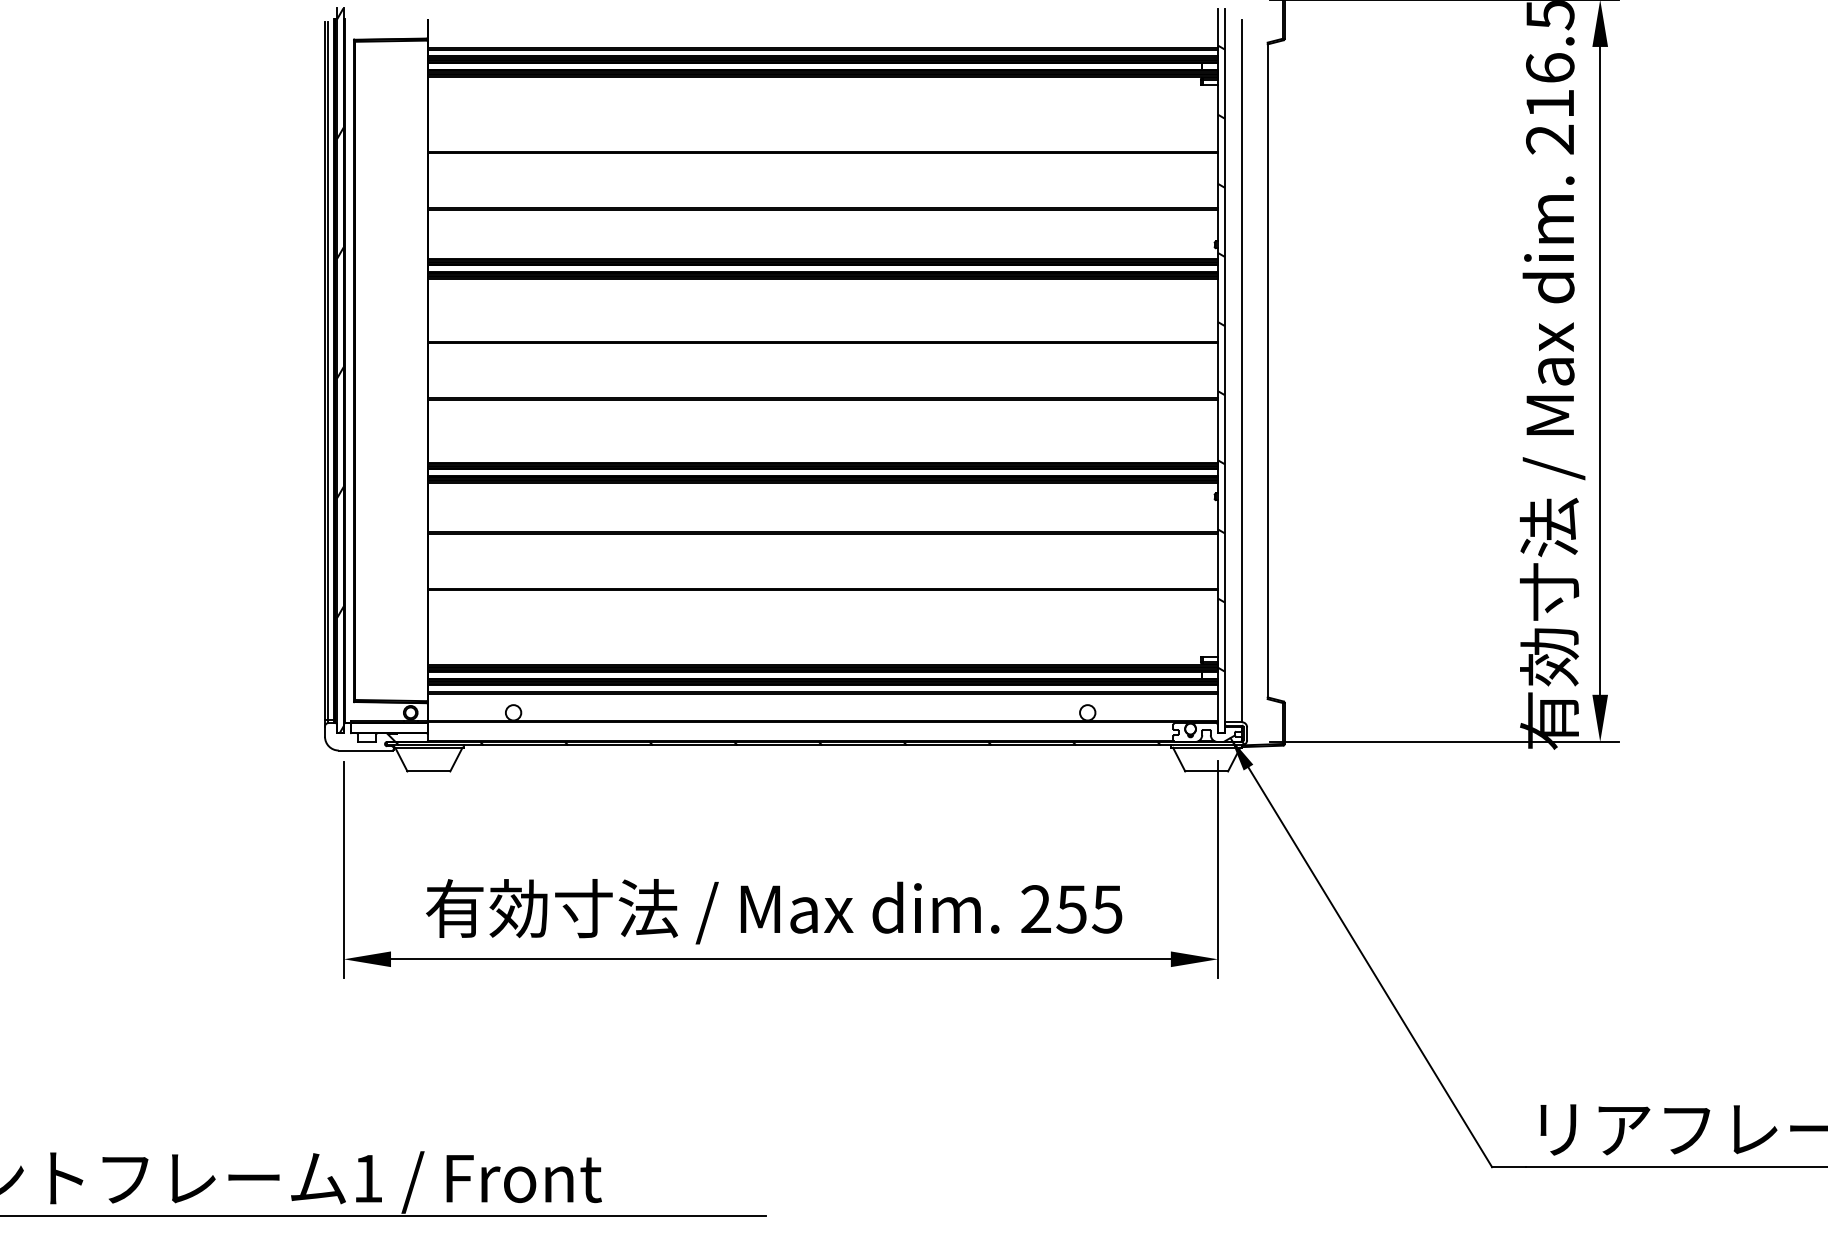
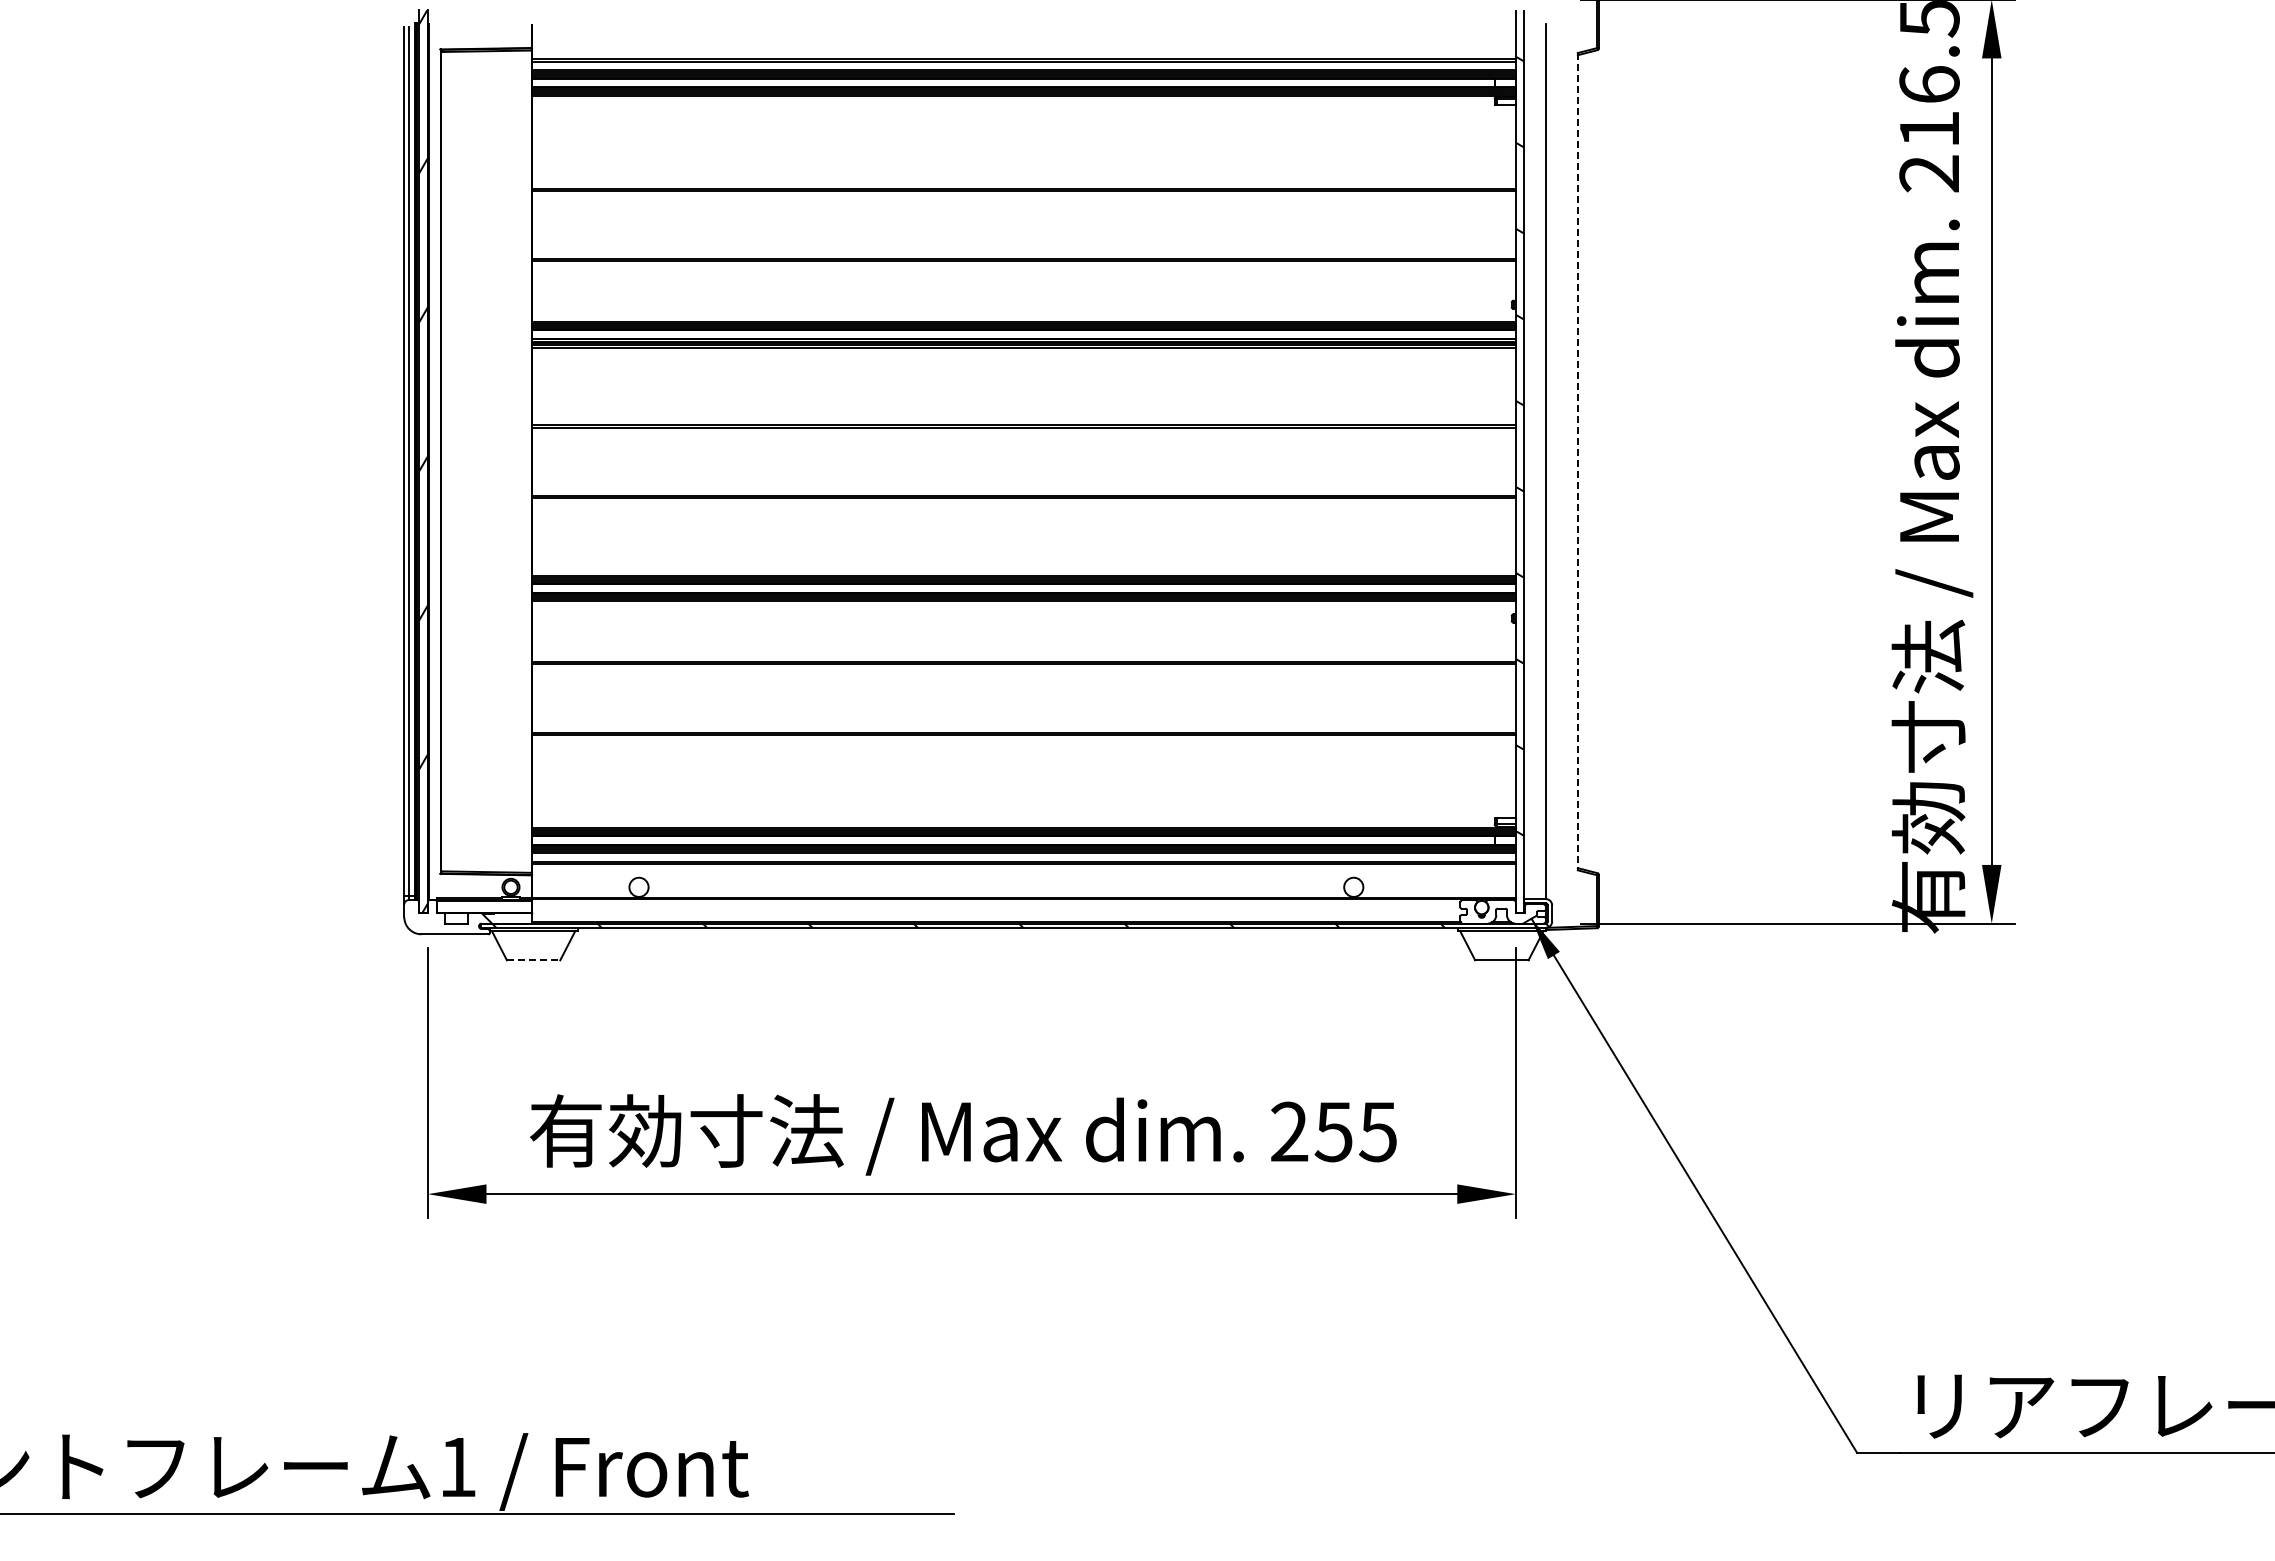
line: (1267, 370) -> (1577, 461), solid -> dashed
line: (428, 771) -> (533, 960), solid -> dashed

